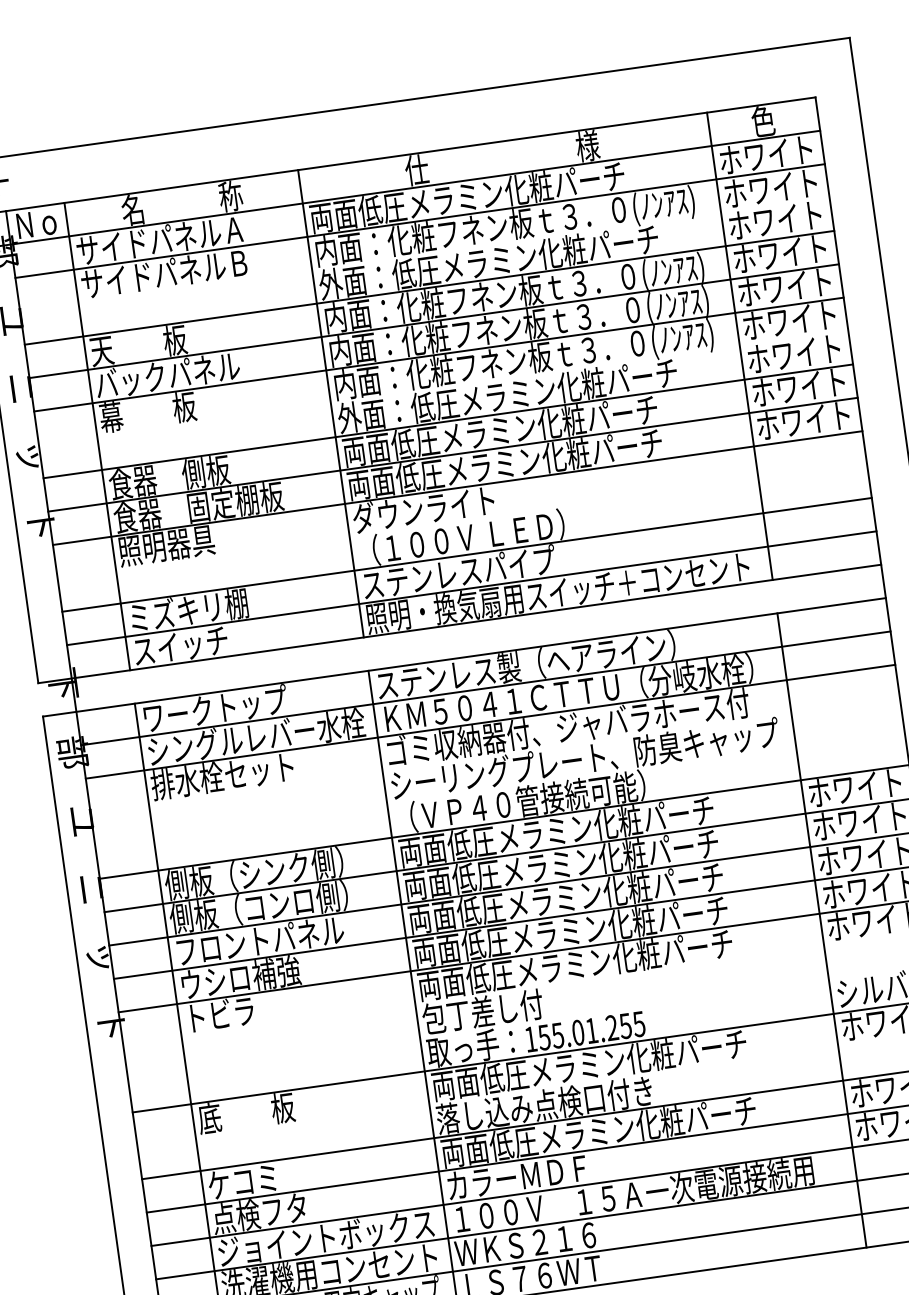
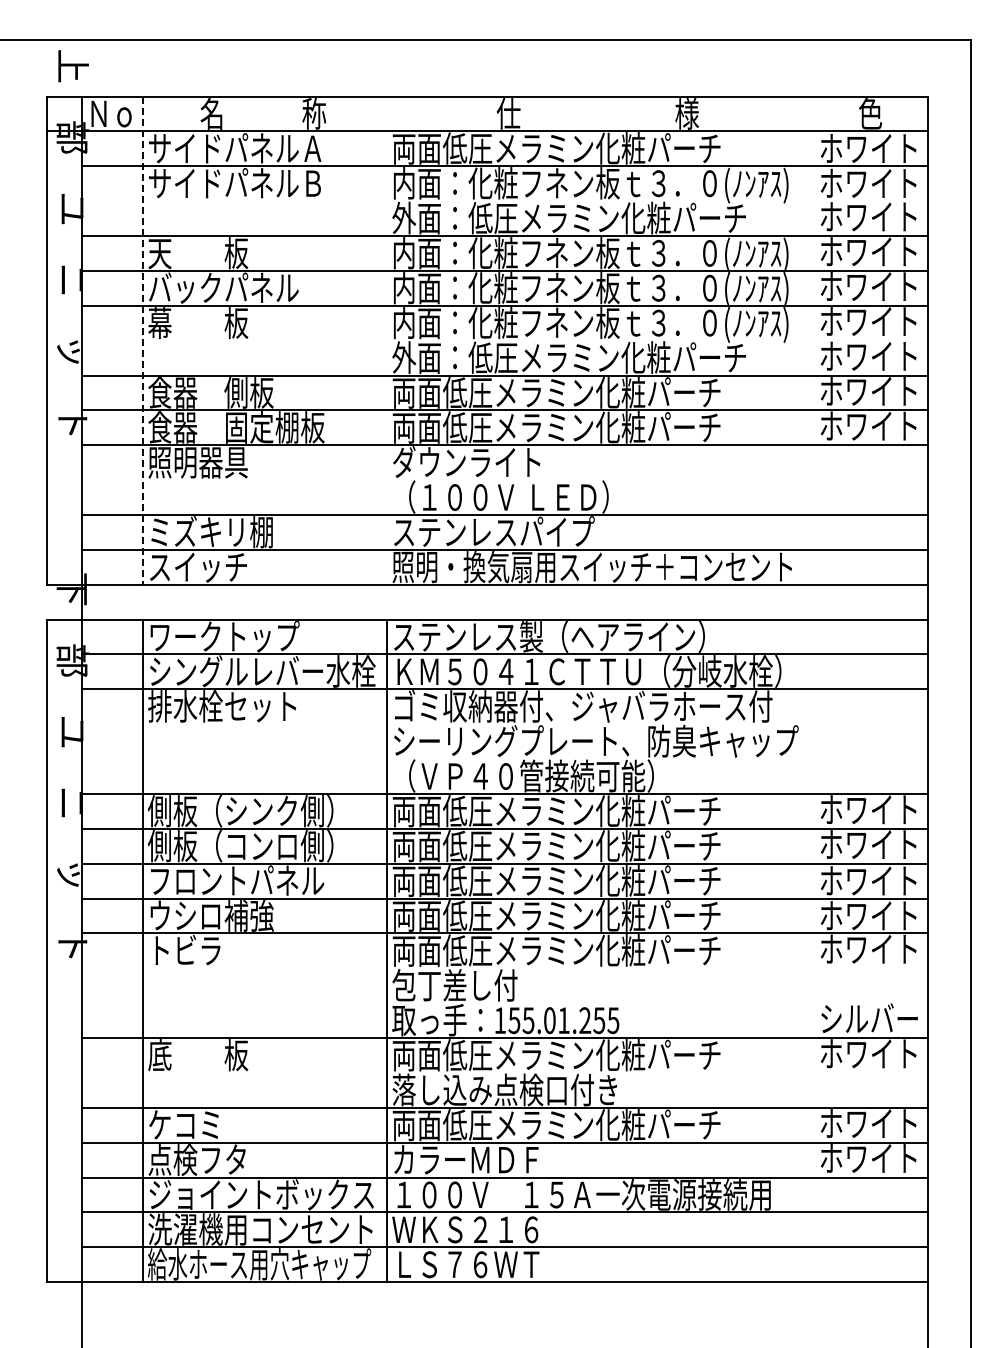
line: (740, 346) -> (814, 340), removed
line: (331, 403) -> (387, 340), removed
line: (97, 437) -> (142, 341), solid -> dashed
line: (822, 930) -> (814, 950), removed

